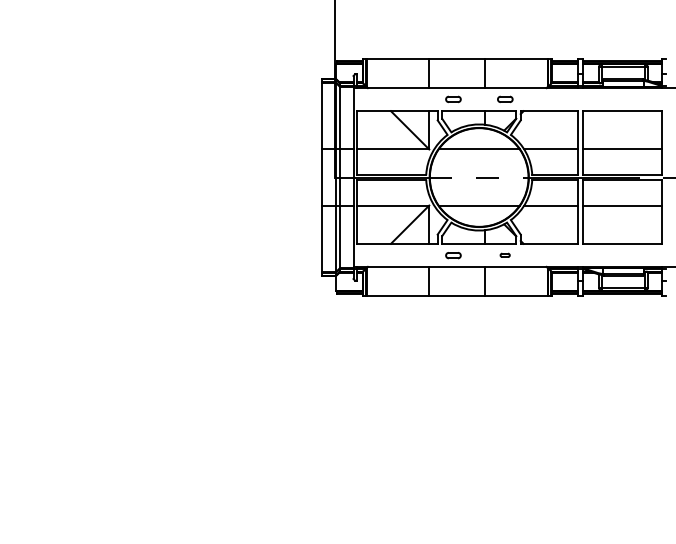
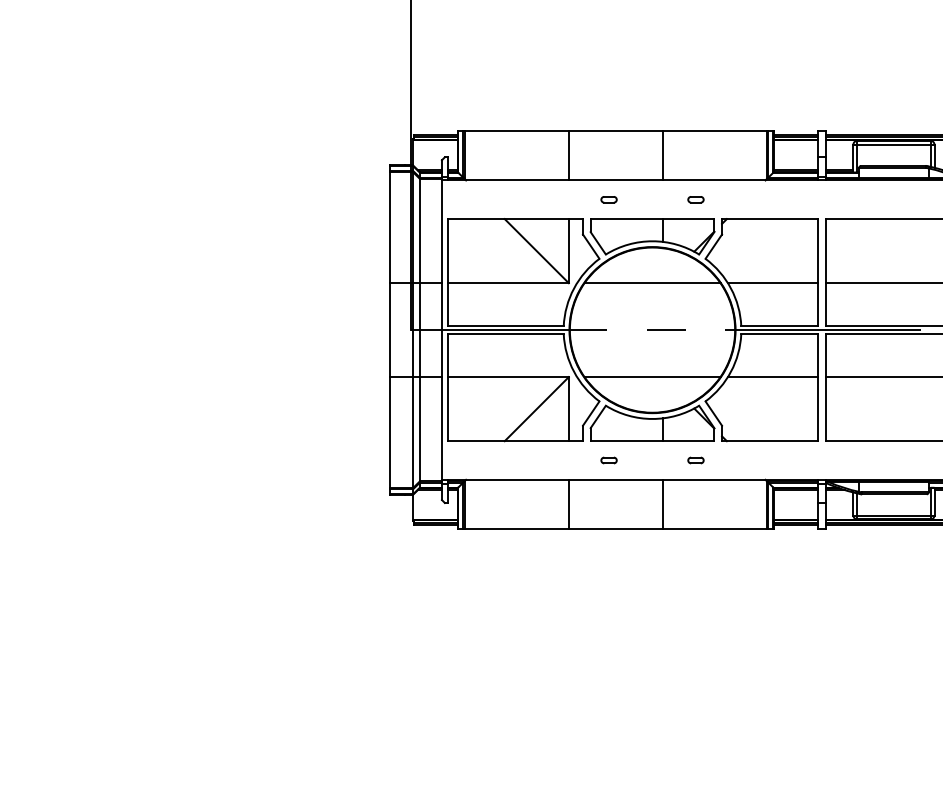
part: (452, 99) -> (607, 199), size x0.62
part: (504, 99) -> (694, 199), size x0.62
part: (452, 254) -> (607, 459), size x0.62

